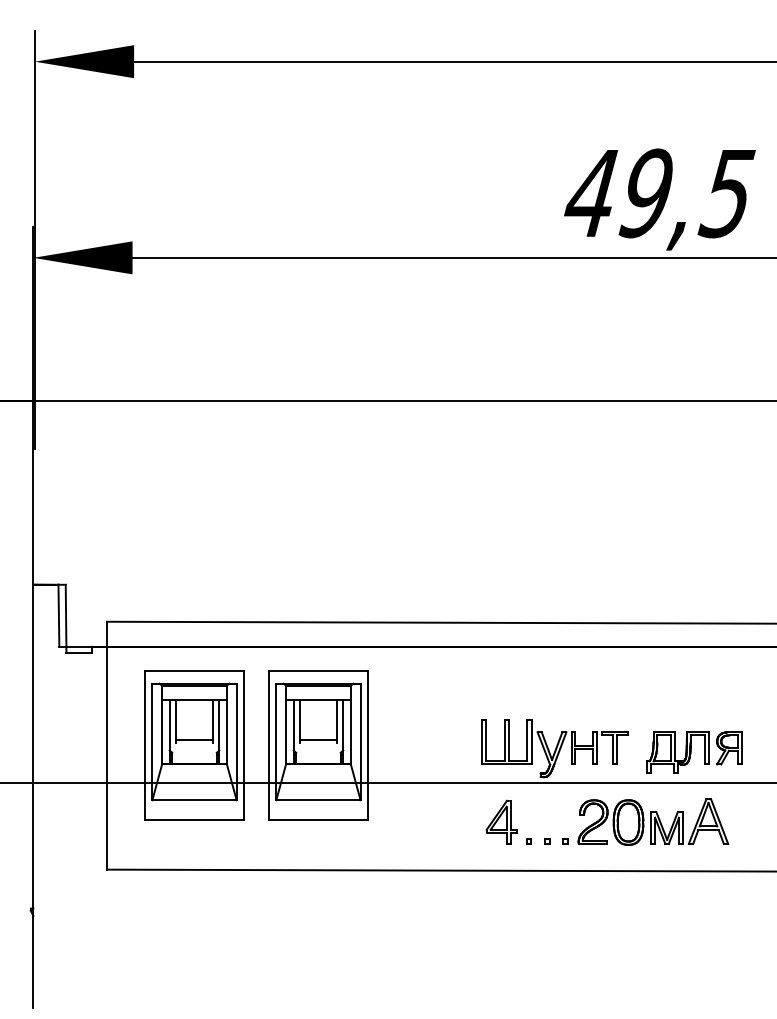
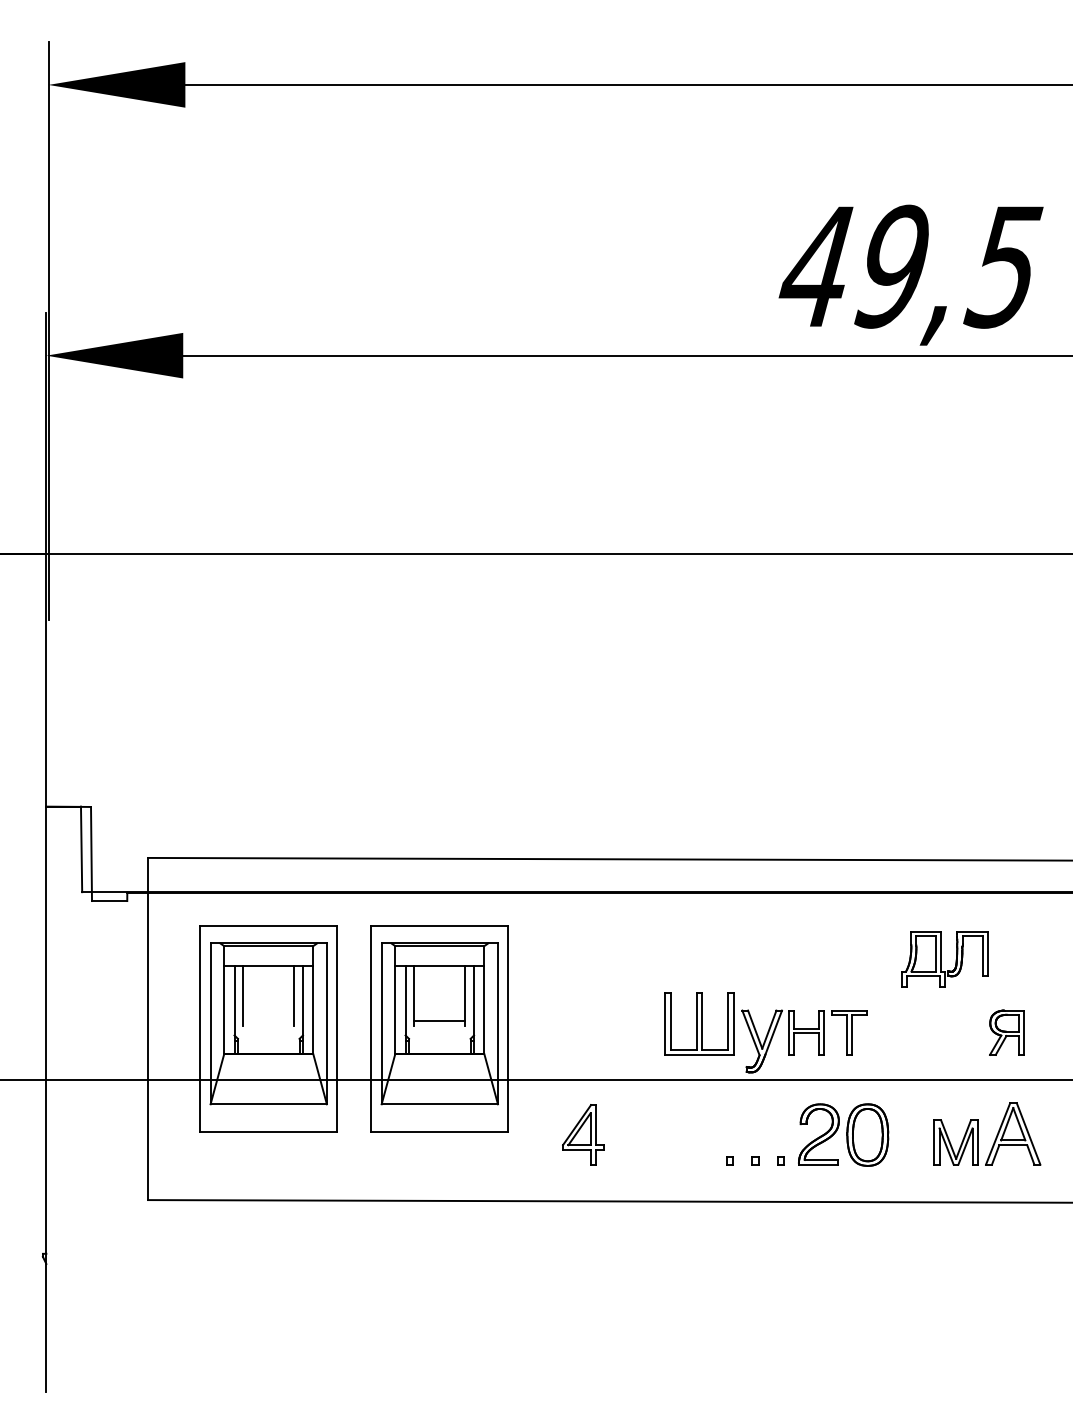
line: (194, 739) -> (268, 1020), removed
part: (677, 752) -> (944, 959), moved
part: (501, 822) -> (583, 1134), moved
part: (695, 824) -> (995, 1137), moved

